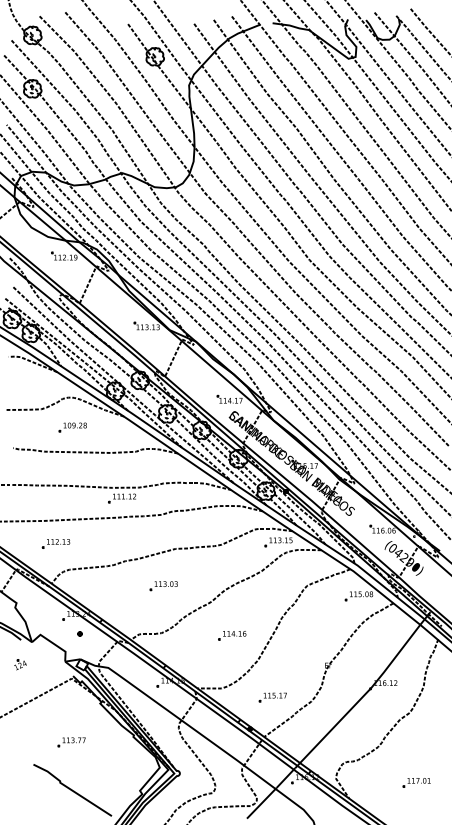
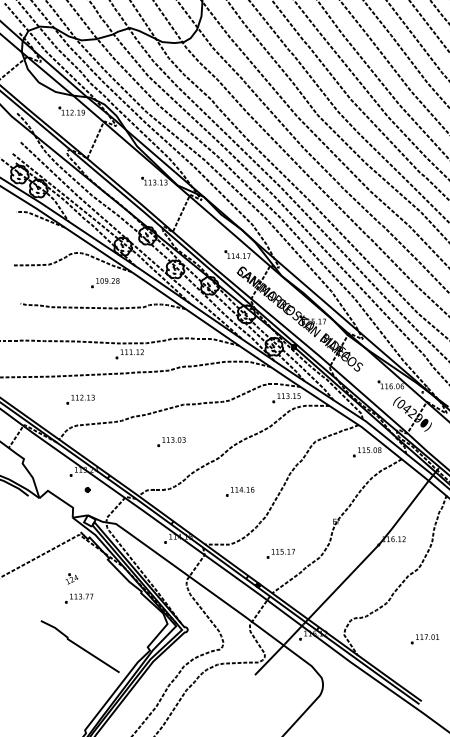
part: (72, 427) -> (105, 282), moved
part: (55, 543) -> (80, 399), moved
part: (20, 664) -> (72, 578), moved

